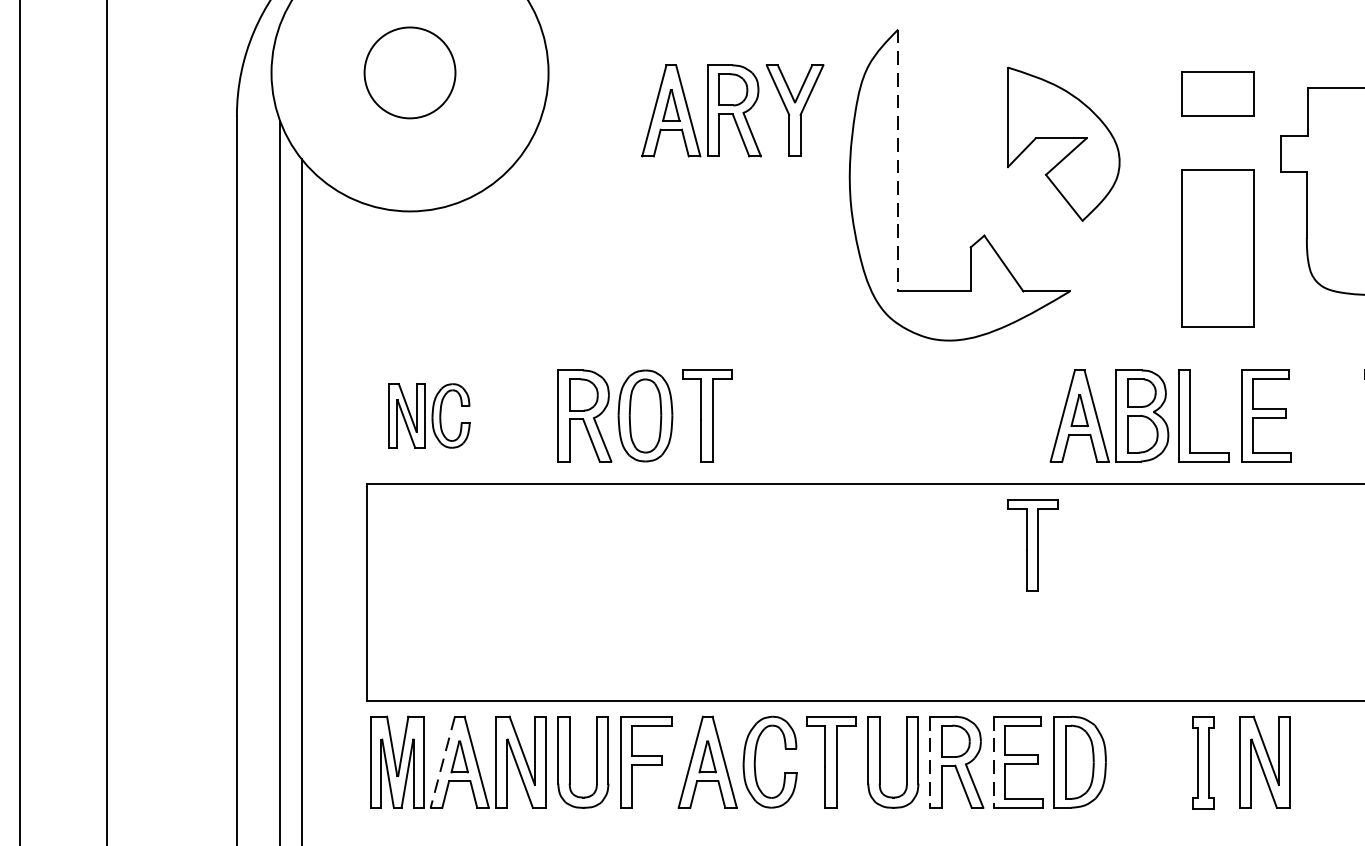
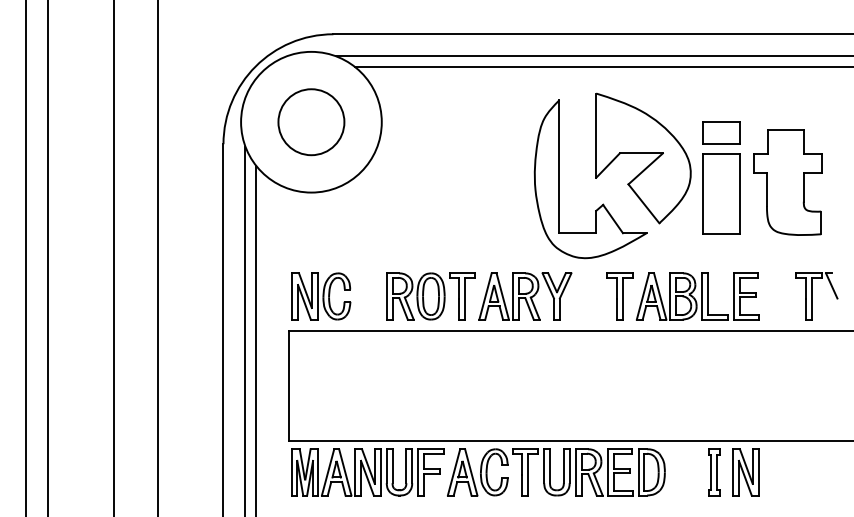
circle: (410, 73) -> (311, 122), size x1.43
part: (733, 110) -> (525, 296), moved
part: (1063, 144) -> (643, 158), size x1.67
line: (898, 160) -> (559, 166), dashed -> solid
part: (1217, 246) -> (721, 193), moved
part: (429, 416) -> (321, 296), size x1.43
part: (1032, 545) -> (619, 296), moved
line: (443, 762) -> (328, 472), dashed -> solid
line: (929, 762) -> (575, 472), dashed -> solid
line: (992, 762) -> (607, 472), dashed -> solid

